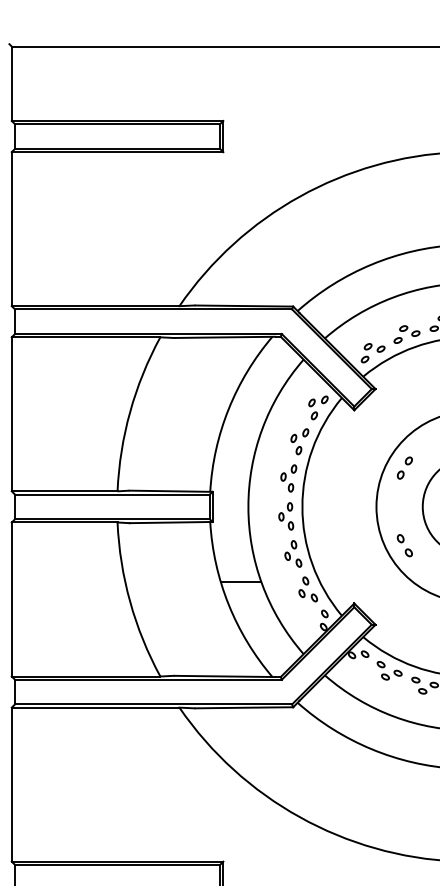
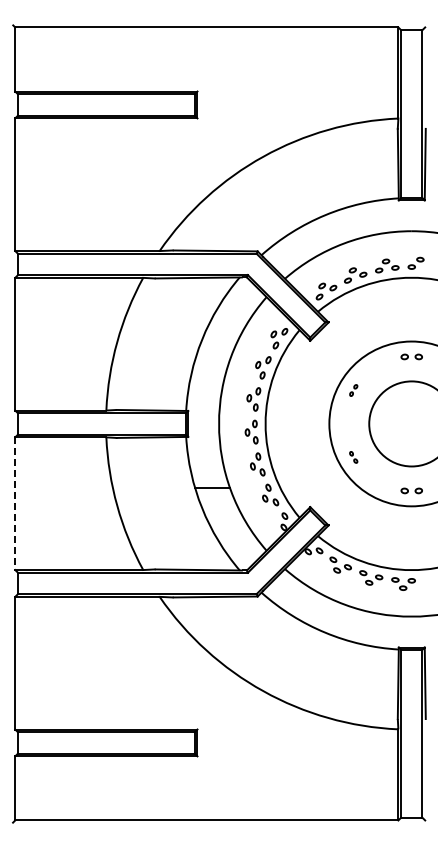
part: (404, 468) -> (353, 390), size x0.6
part: (404, 545) -> (353, 457), size x0.6
line: (12, 600) -> (15, 504), solid -> dashed

